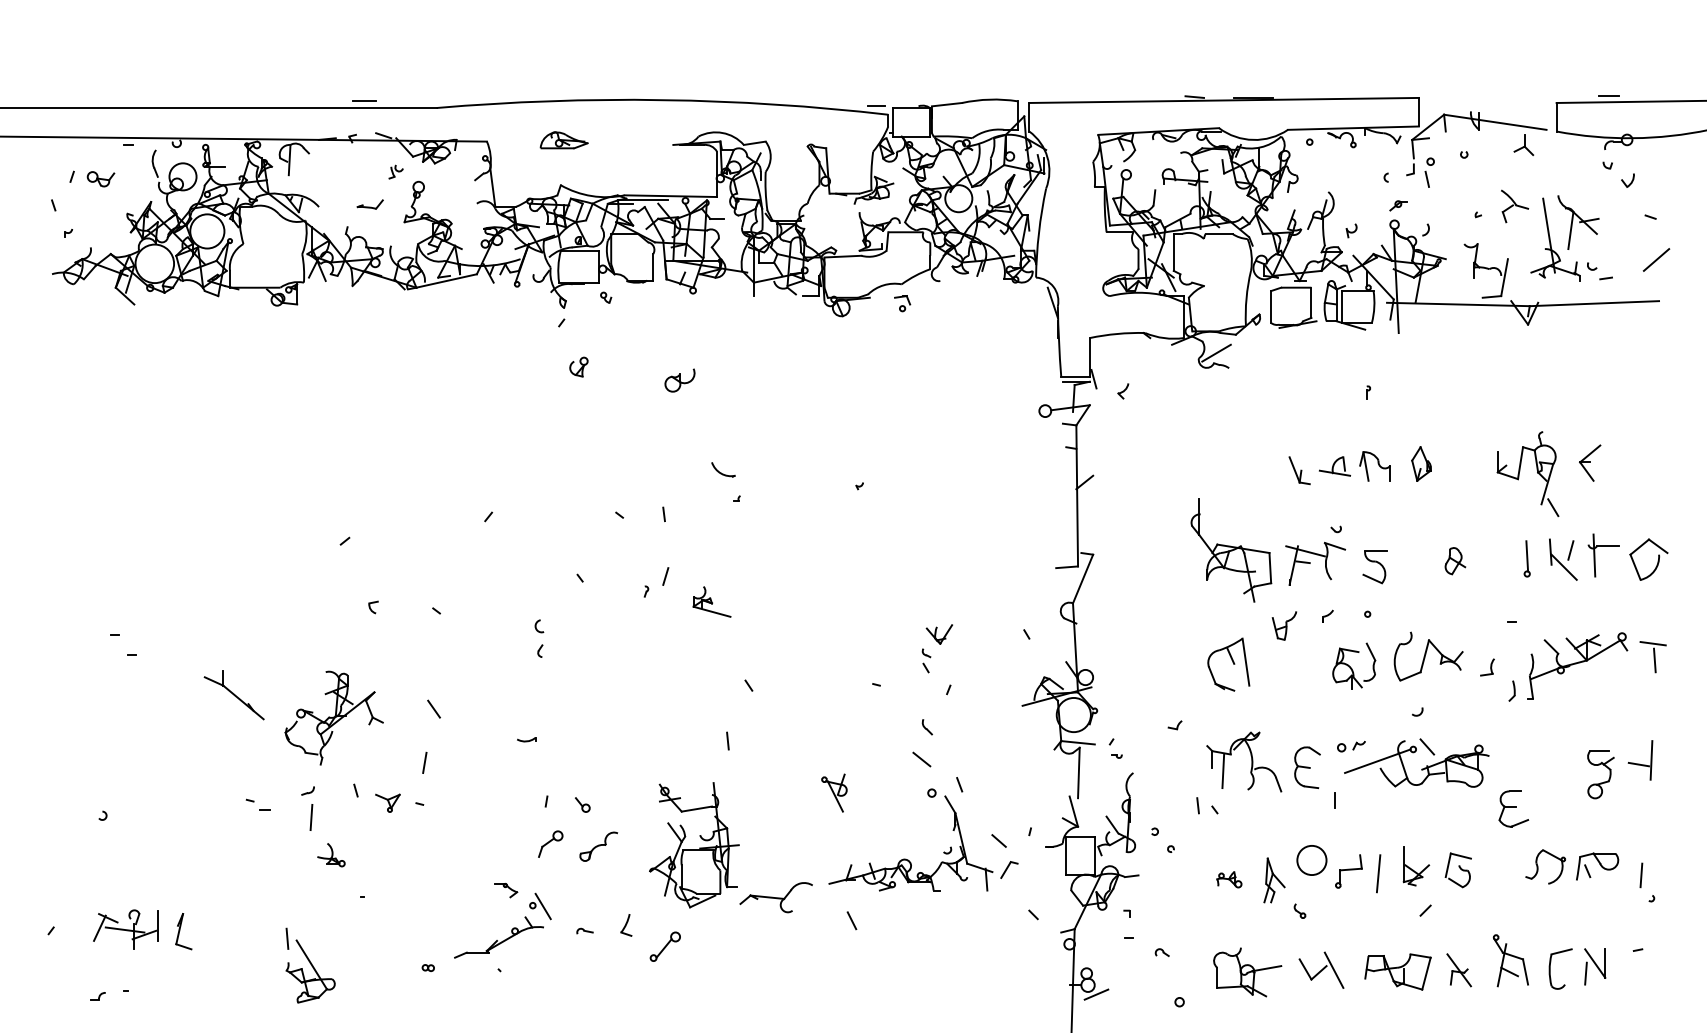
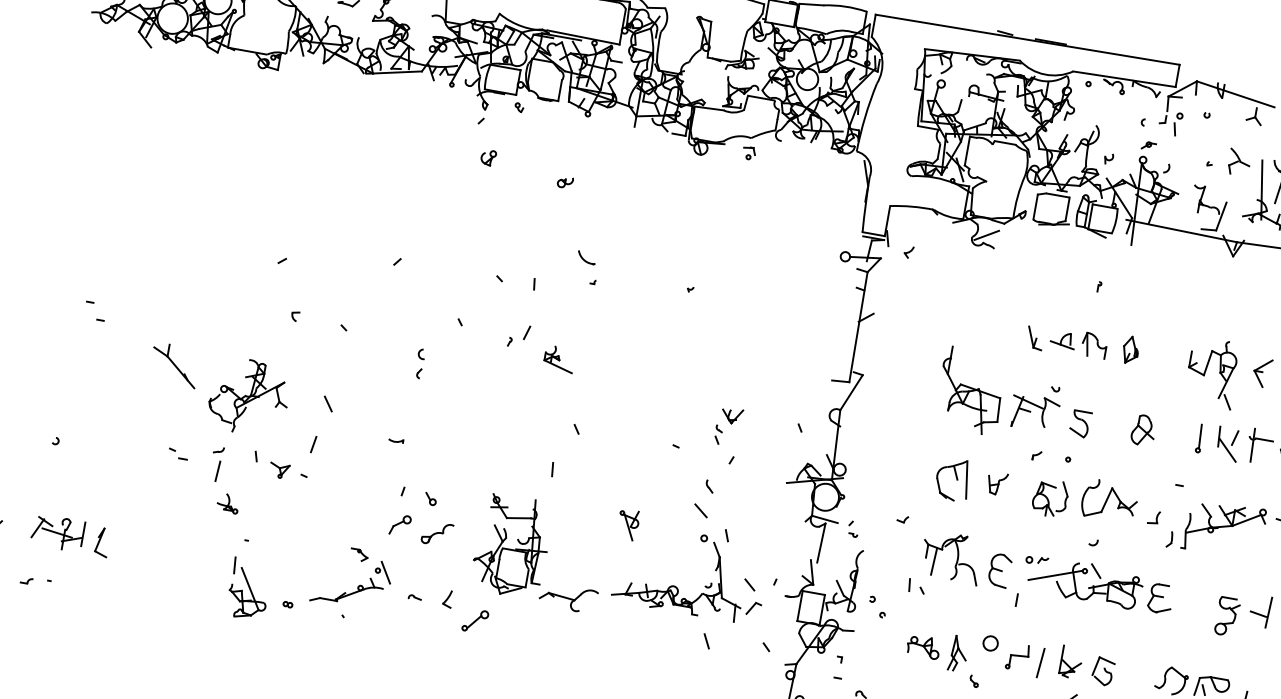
part: (679, 380) -> (564, 182), size x0.62
part: (1455, 560) -> (1143, 429), size x1.43
part: (1283, 625) -> (996, 483), moved
part: (1513, 808) -> (1160, 598), moved
circle: (1311, 860) -> (990, 643), size x0.62
part: (1229, 879) -> (923, 646), size x1.67
line: (851, 920) -> (706, 641), moved
part: (310, 965) -> (249, 589), moved

